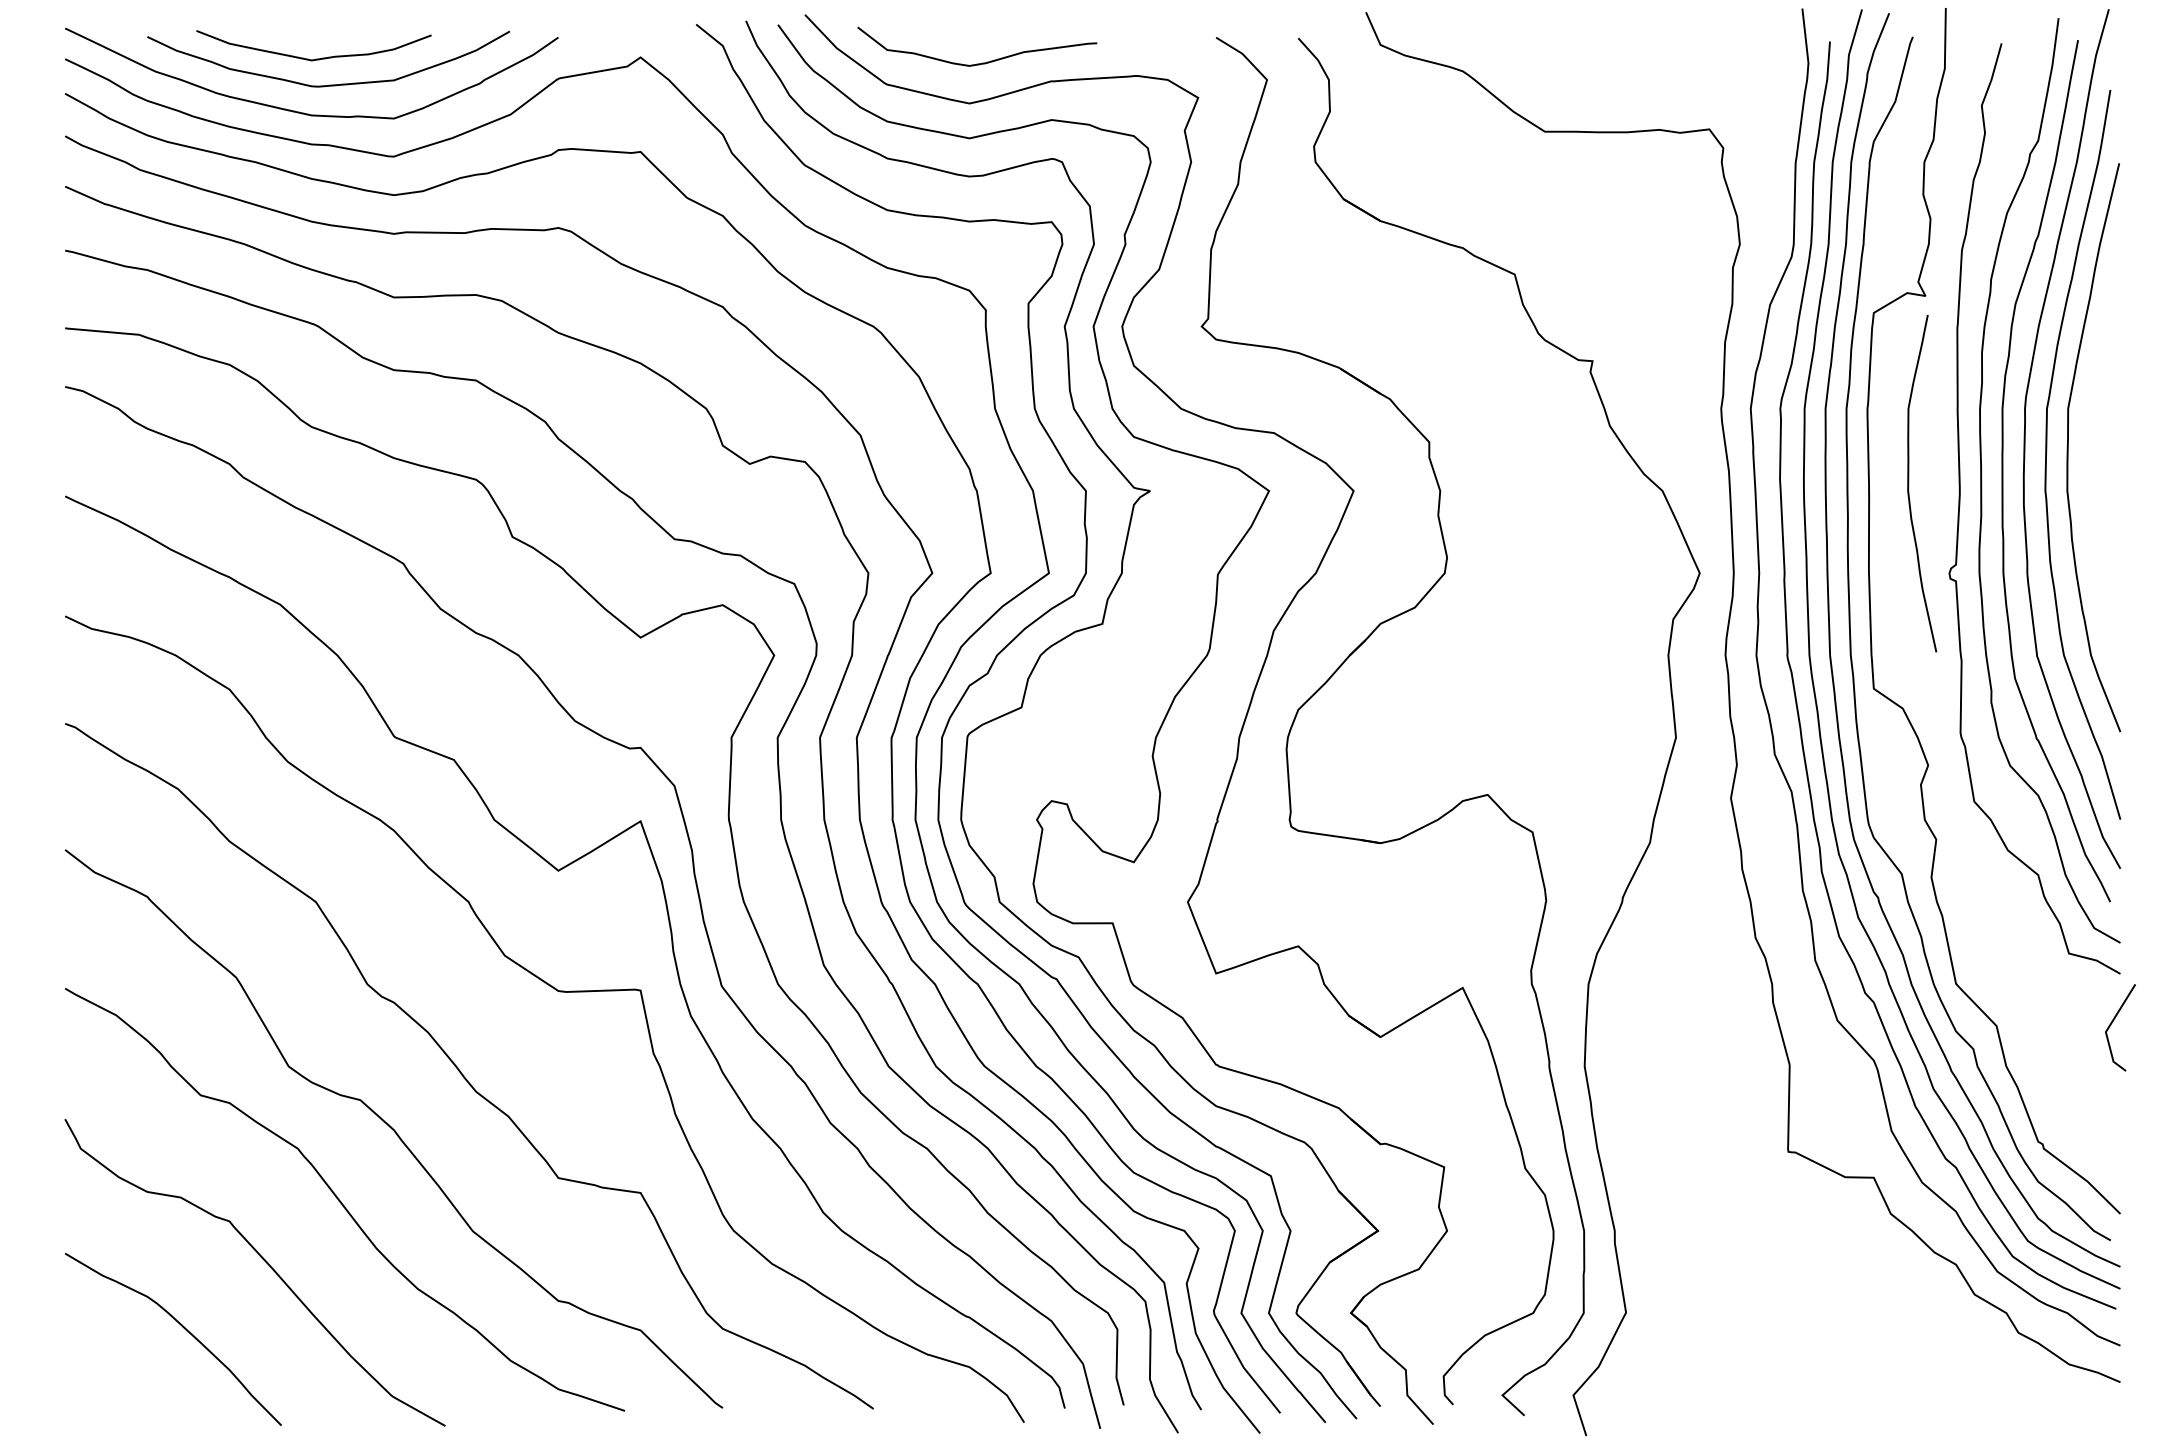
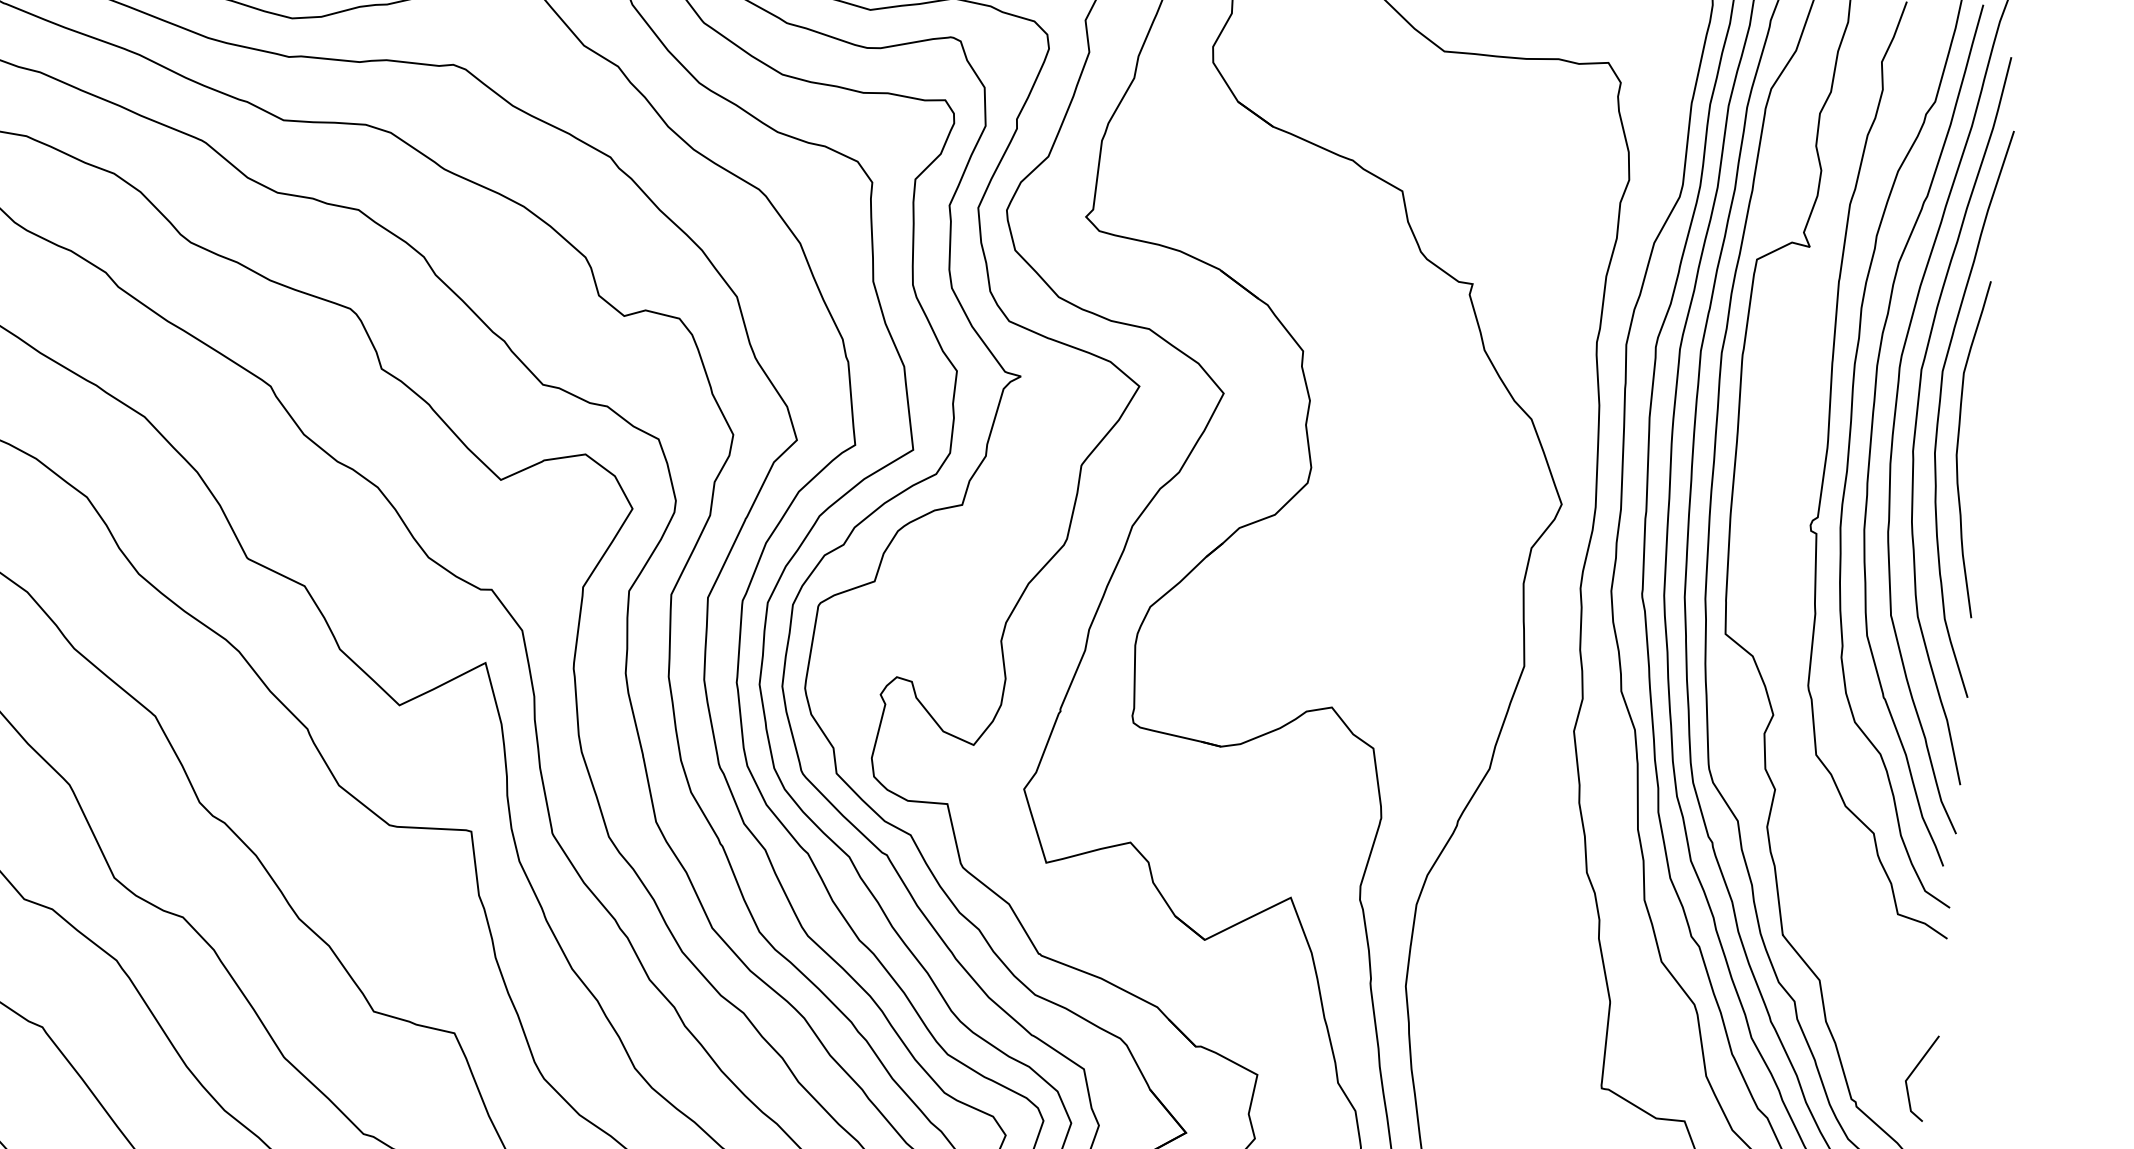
curve: (1909, 483) -> (1958, 447), moved
line: (2112, 1023) -> (1913, 1073), moved

